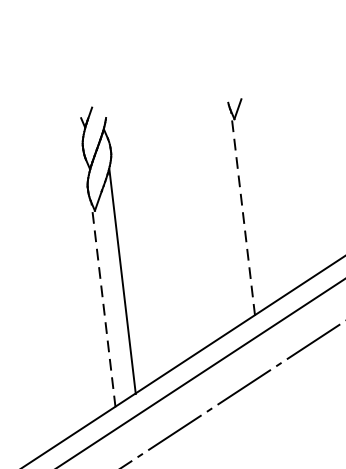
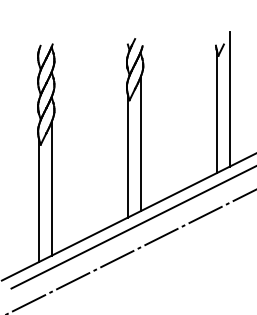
line: (261, 189) -> (229, 99), added
line: (242, 212) -> (216, 111), dashed -> solid
line: (104, 304) -> (128, 156), dashed -> solid

